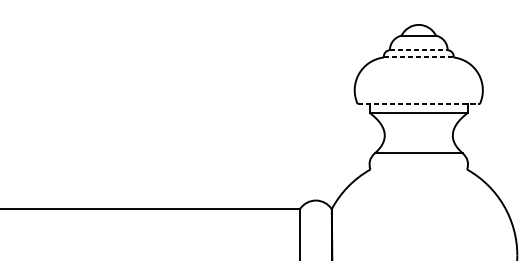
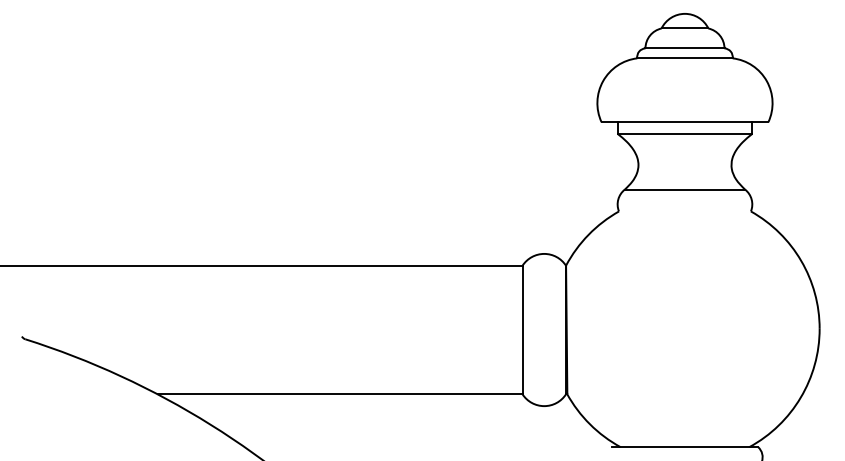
line: (418, 50) -> (684, 48), dashed -> solid
line: (418, 57) -> (684, 58), dashed -> solid
line: (419, 104) -> (685, 122), dashed -> solid

